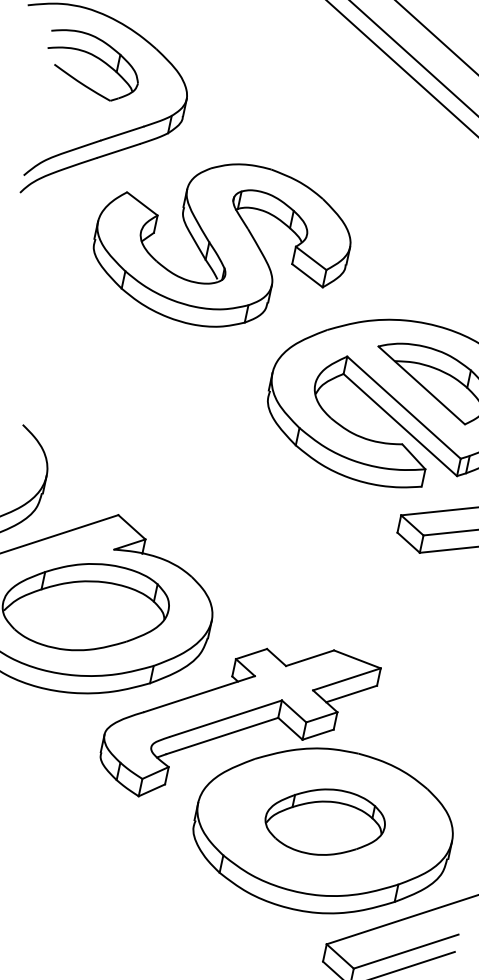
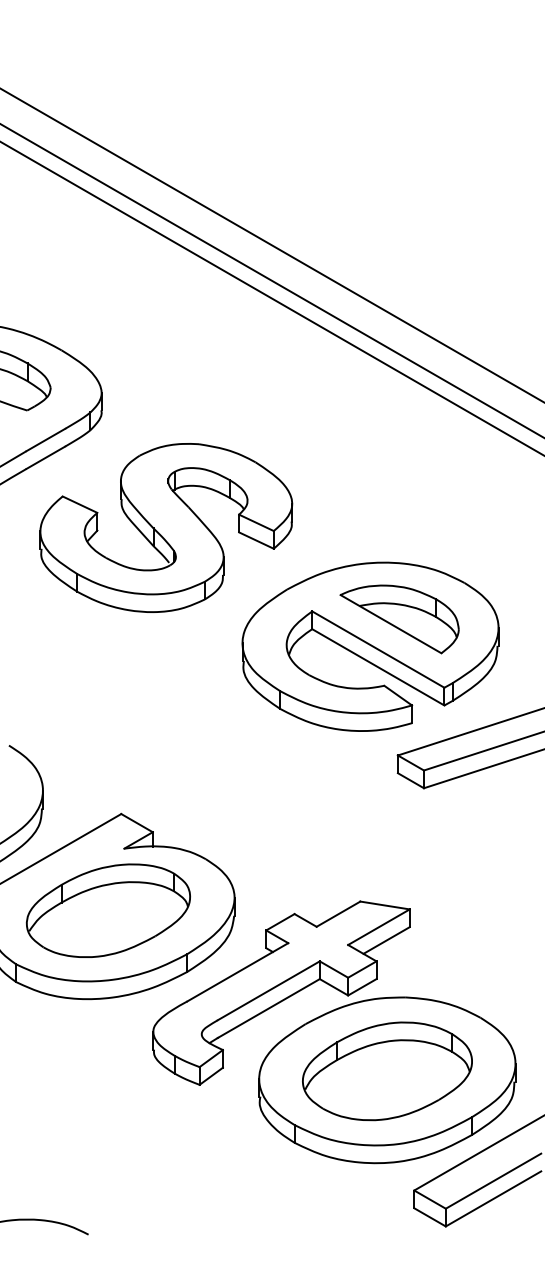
part: (325, 822) -> (387, 1071), size x1.43

